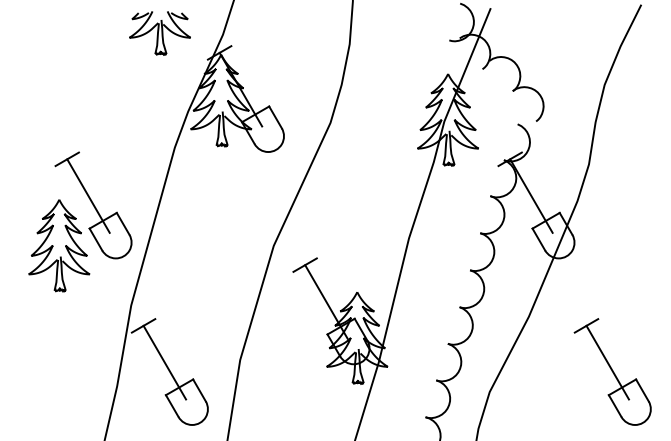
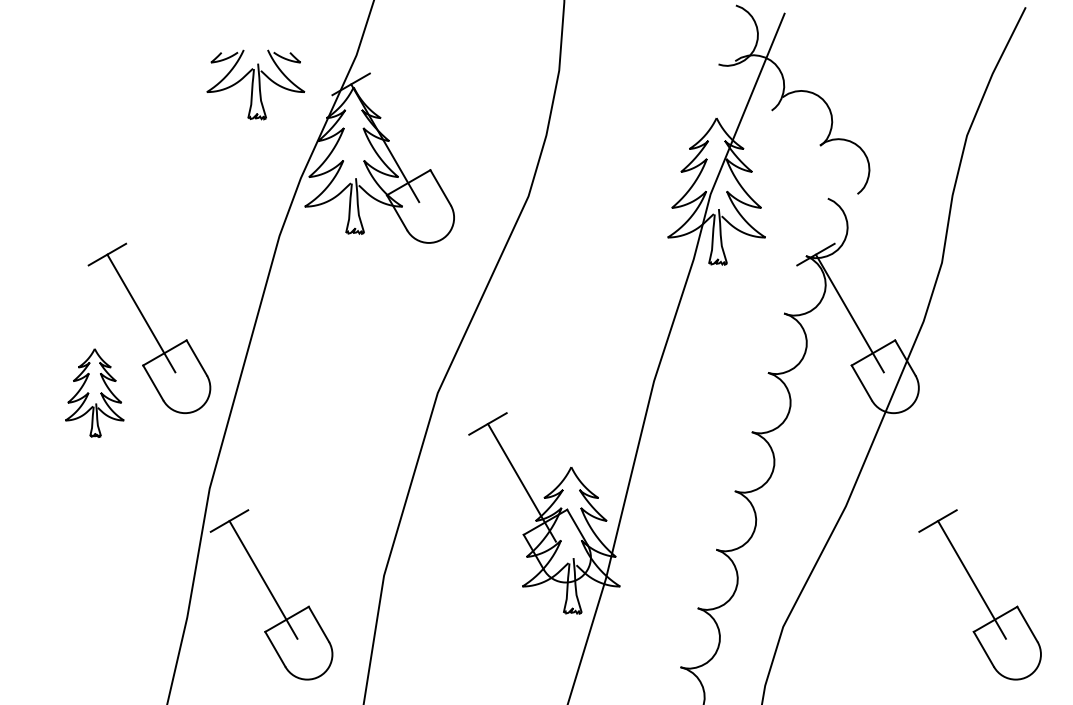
part: (159, 33) -> (254, 85), moved
part: (59, 245) -> (94, 392), size x0.6

